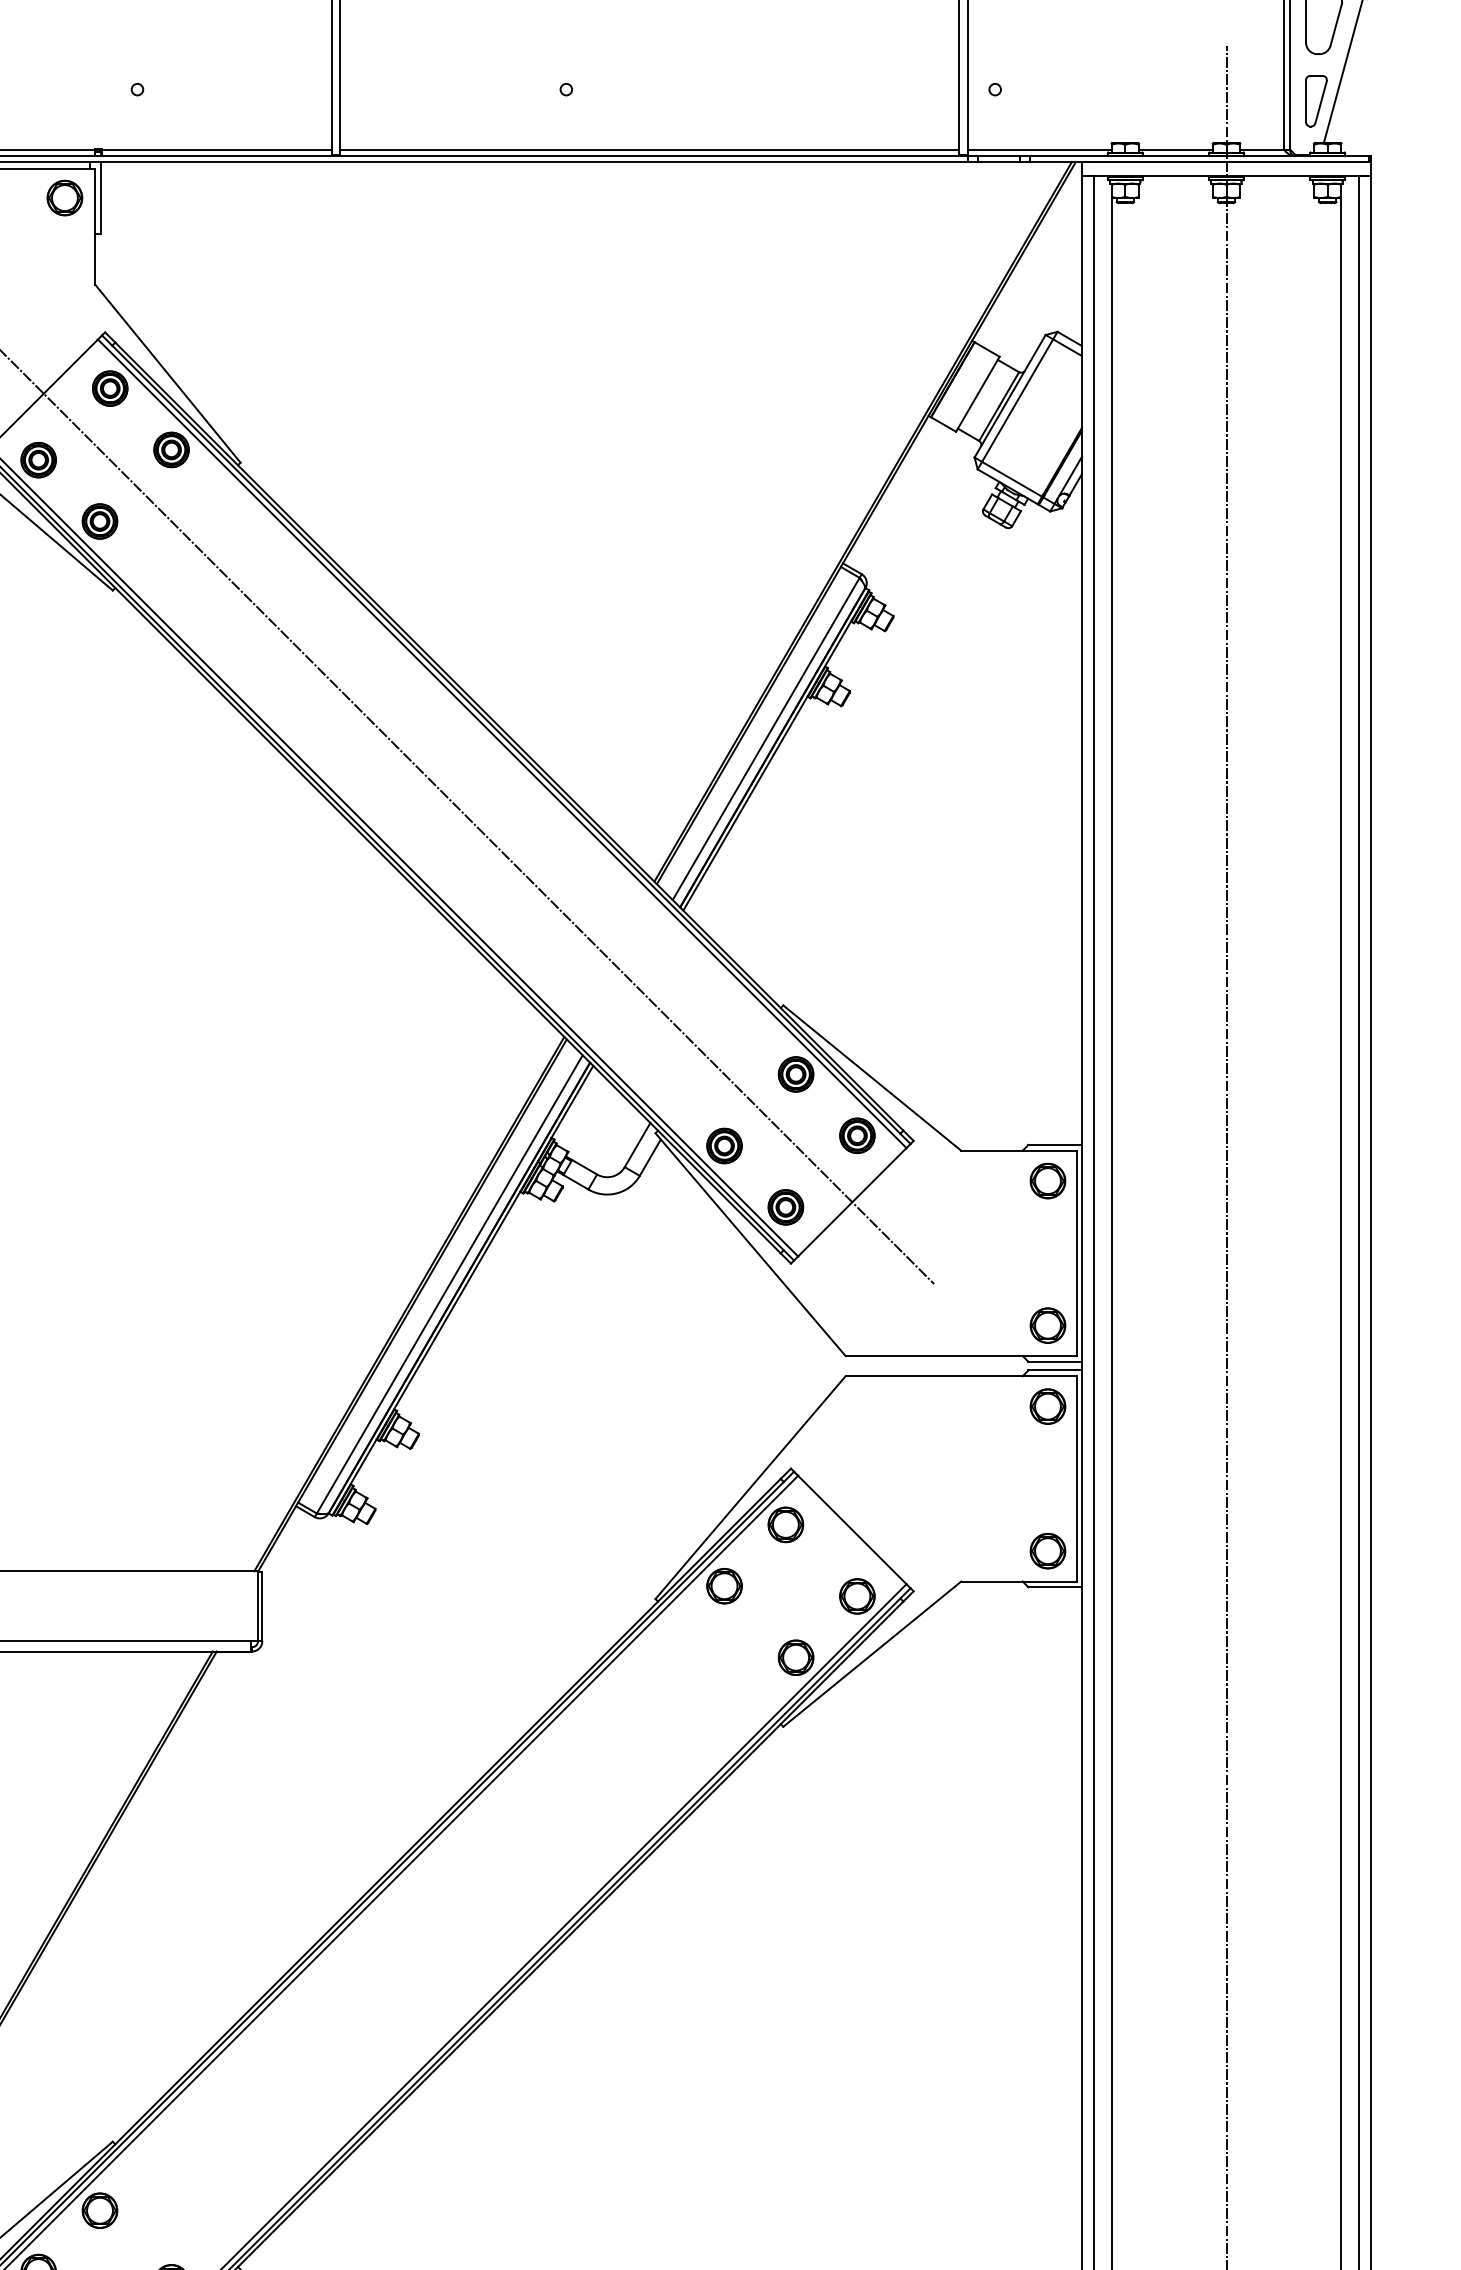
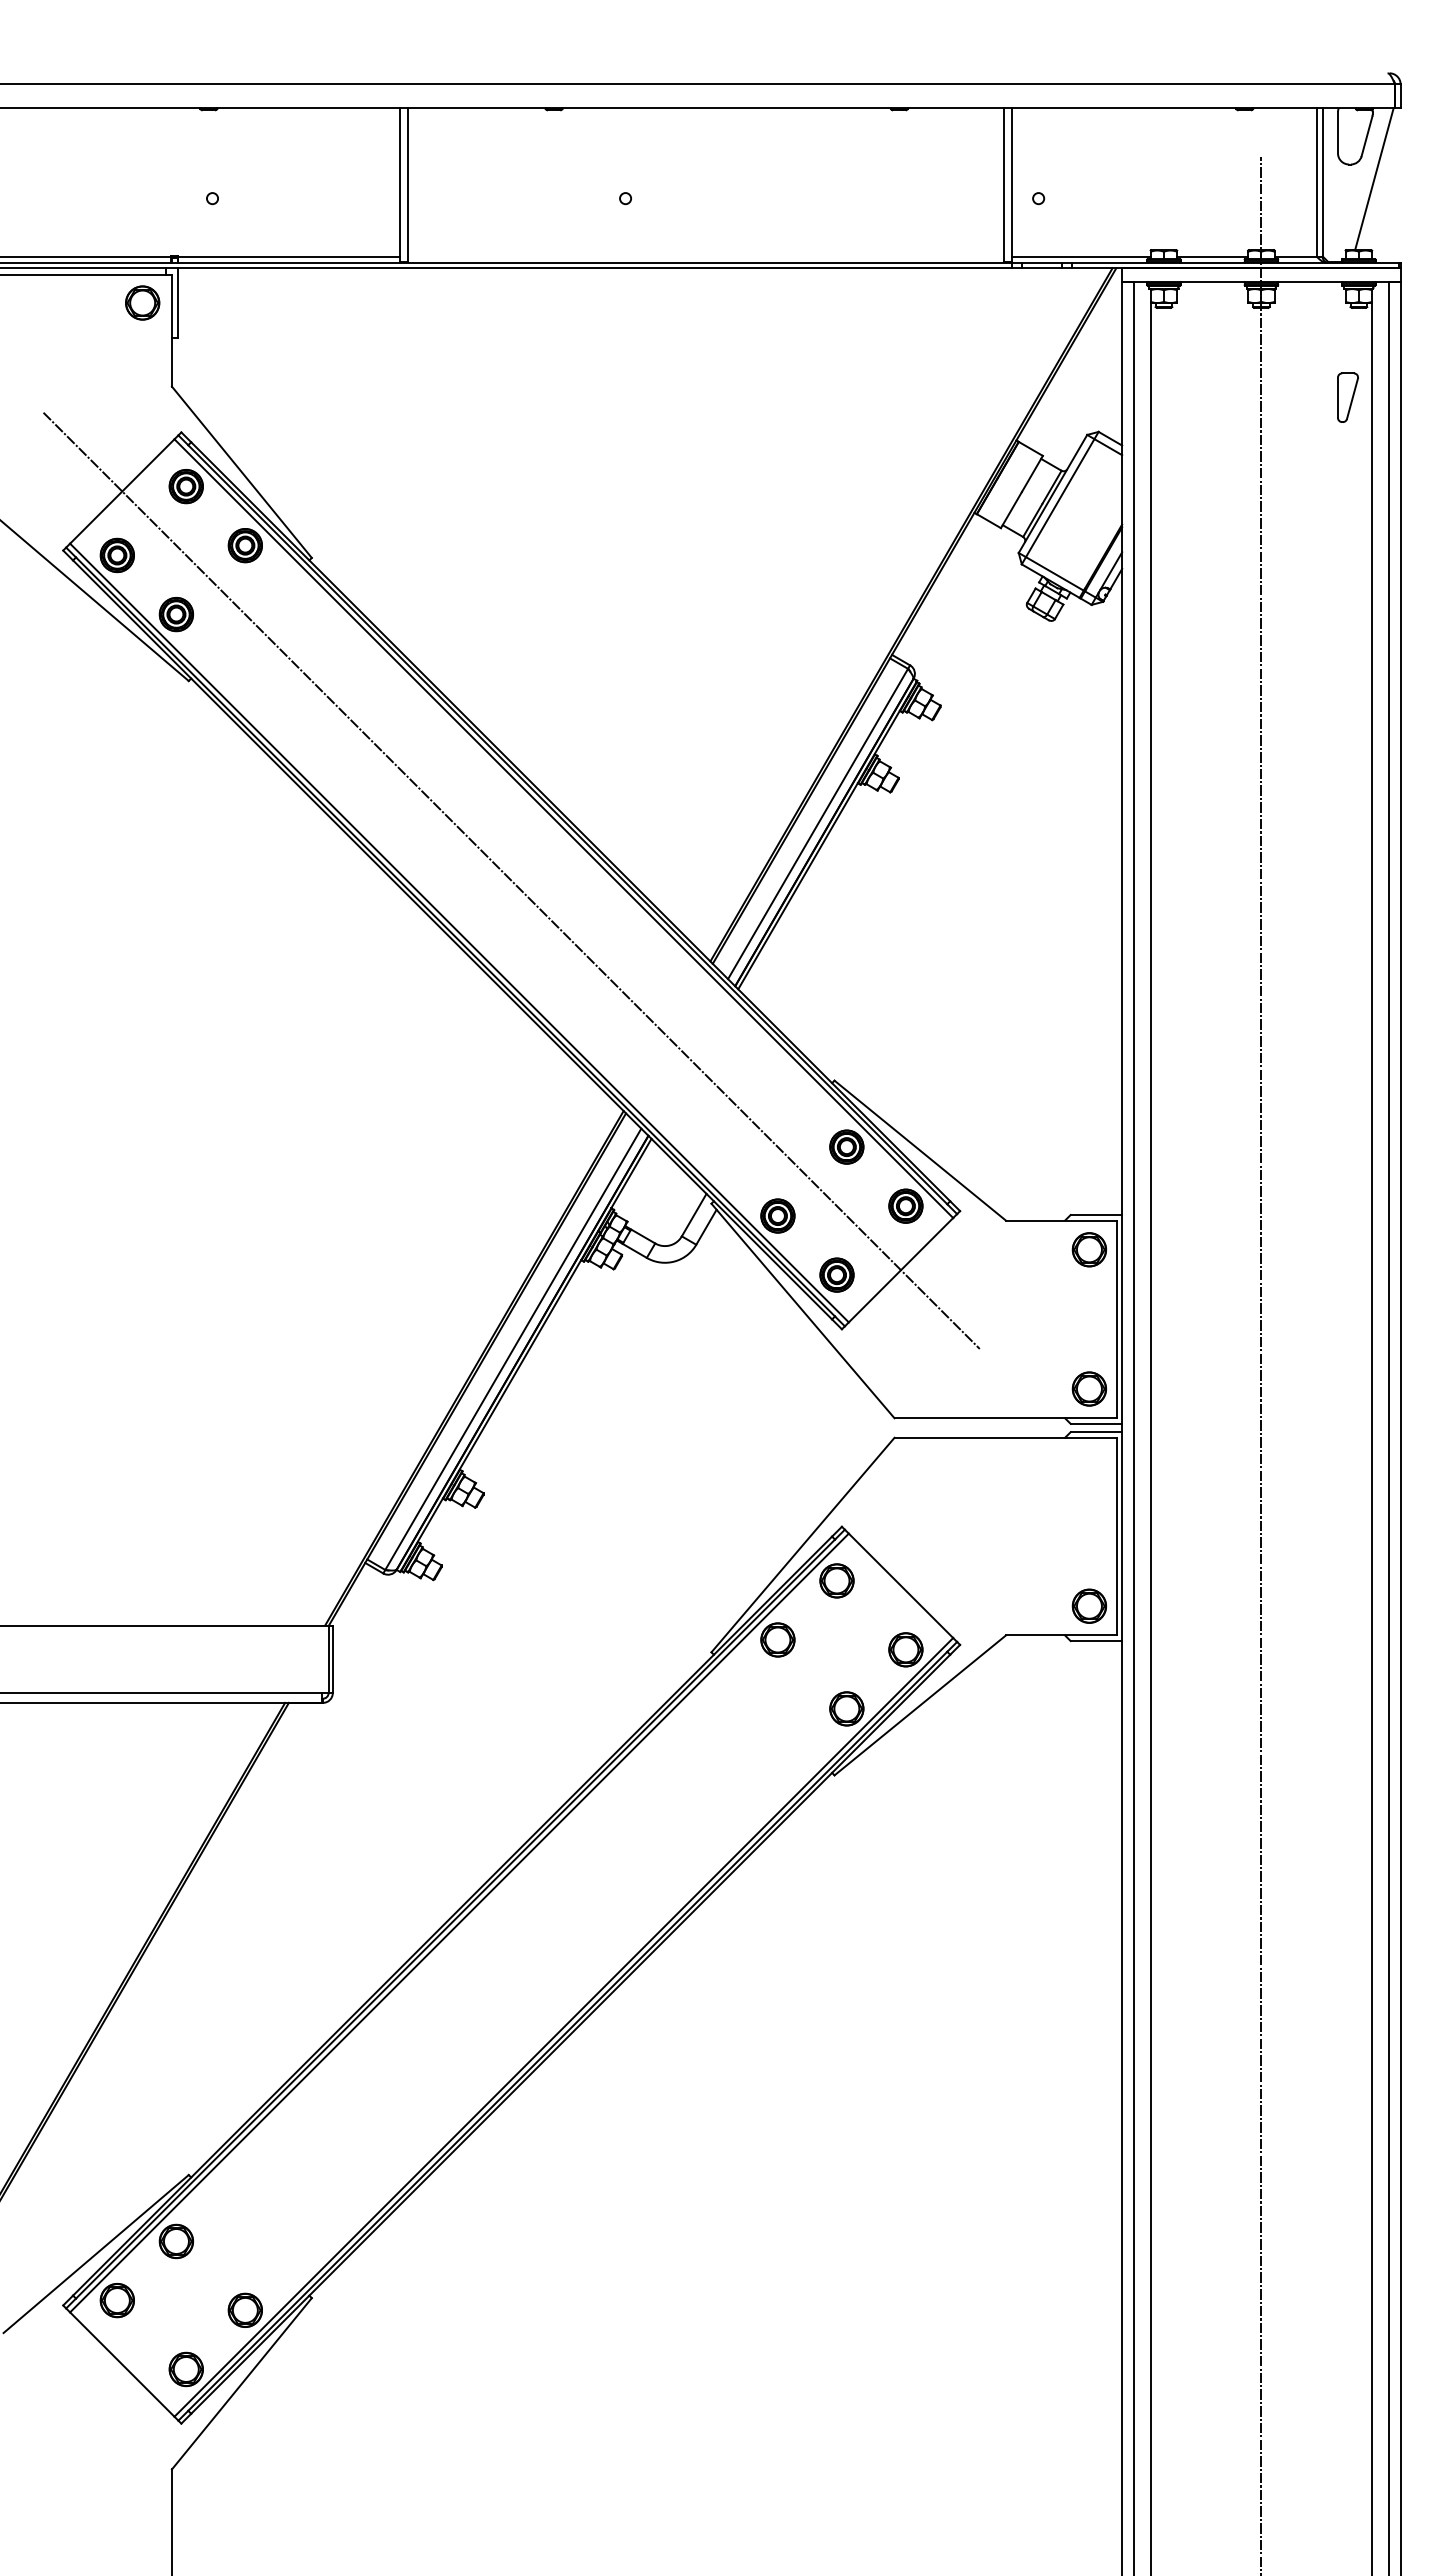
part: (1315, 100) -> (1347, 397), moved
line: (649, 150) -> (705, 257), removed
part: (1048, 1406) -> (1089, 1466), removed

